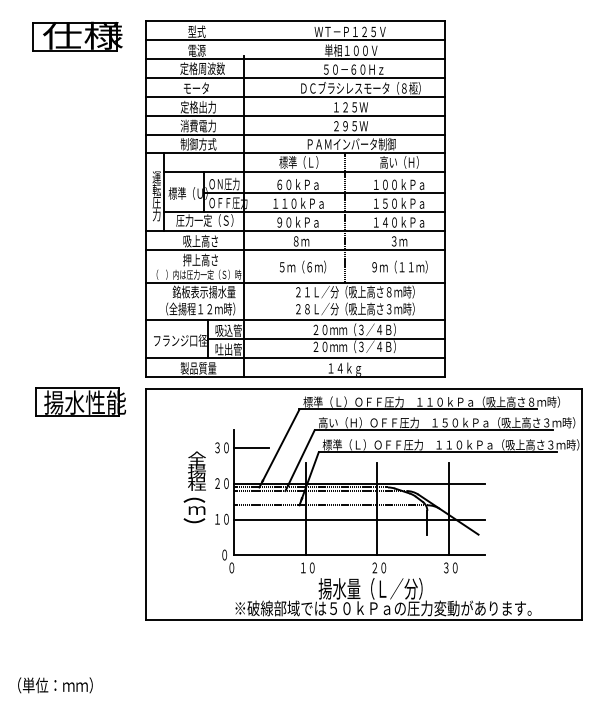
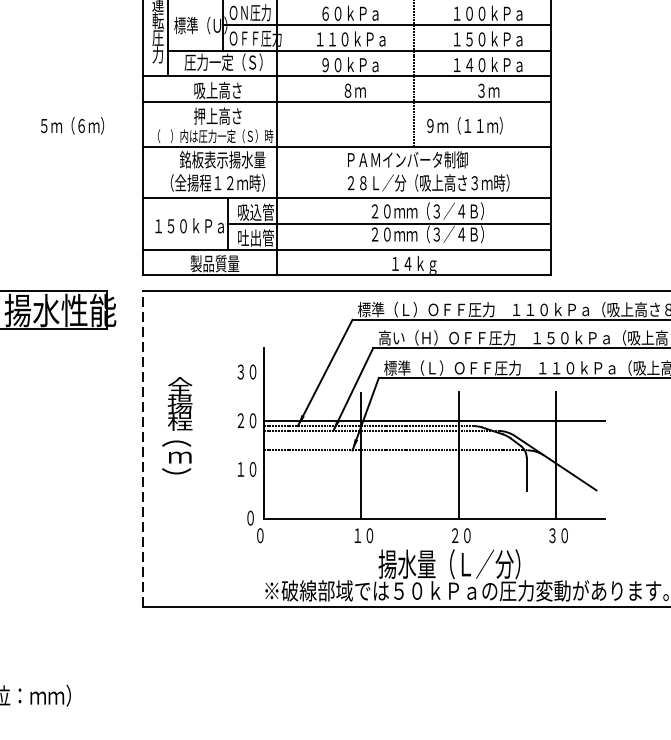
text: (303, 266) -> (73, 124), moved
text: (399, 266) -> (464, 124), moved
text: (355, 291) -> (428, 159), ２１Ｌ／分（吸上高さ８ｍ時） -> ＰＡＭインバータ制御
text: (180, 340) -> (190, 225), フランジ口径 -> １５０ｋＰａ
line: (251, 448) -> (287, 372), removed
part: (194, 487) -> (176, 426), moved
line: (145, 504) -> (142, 449), solid -> dashed
line: (359, 519) -> (434, 469), removed

